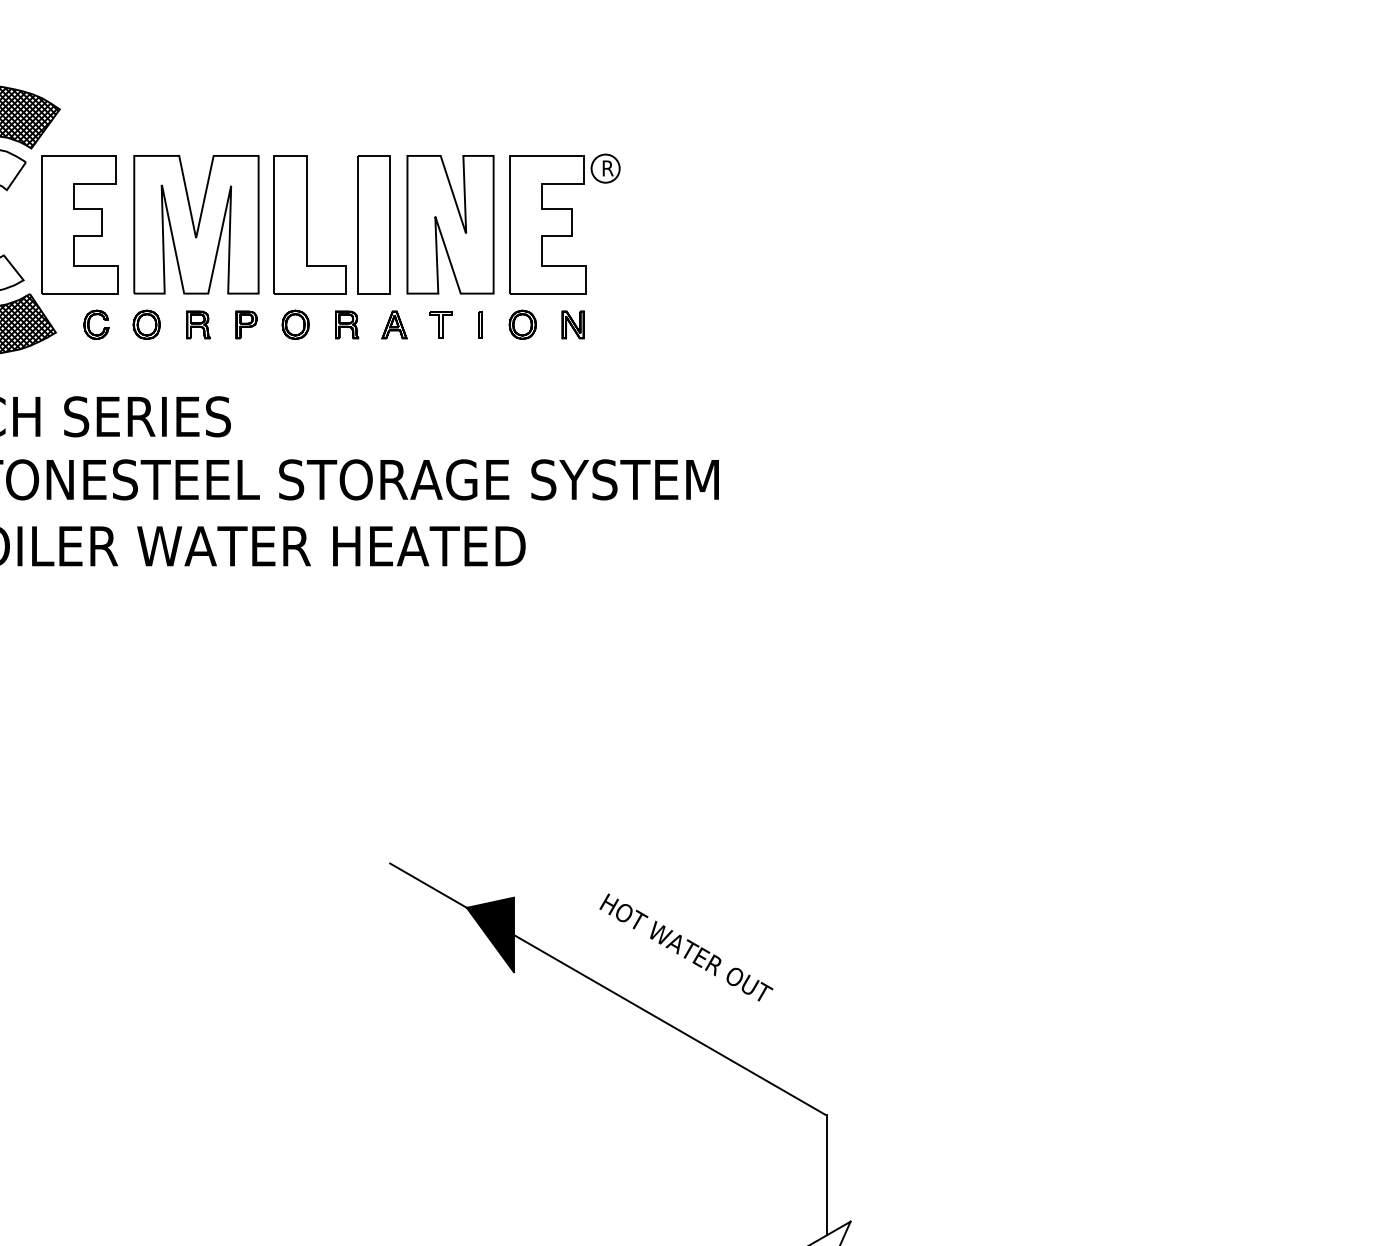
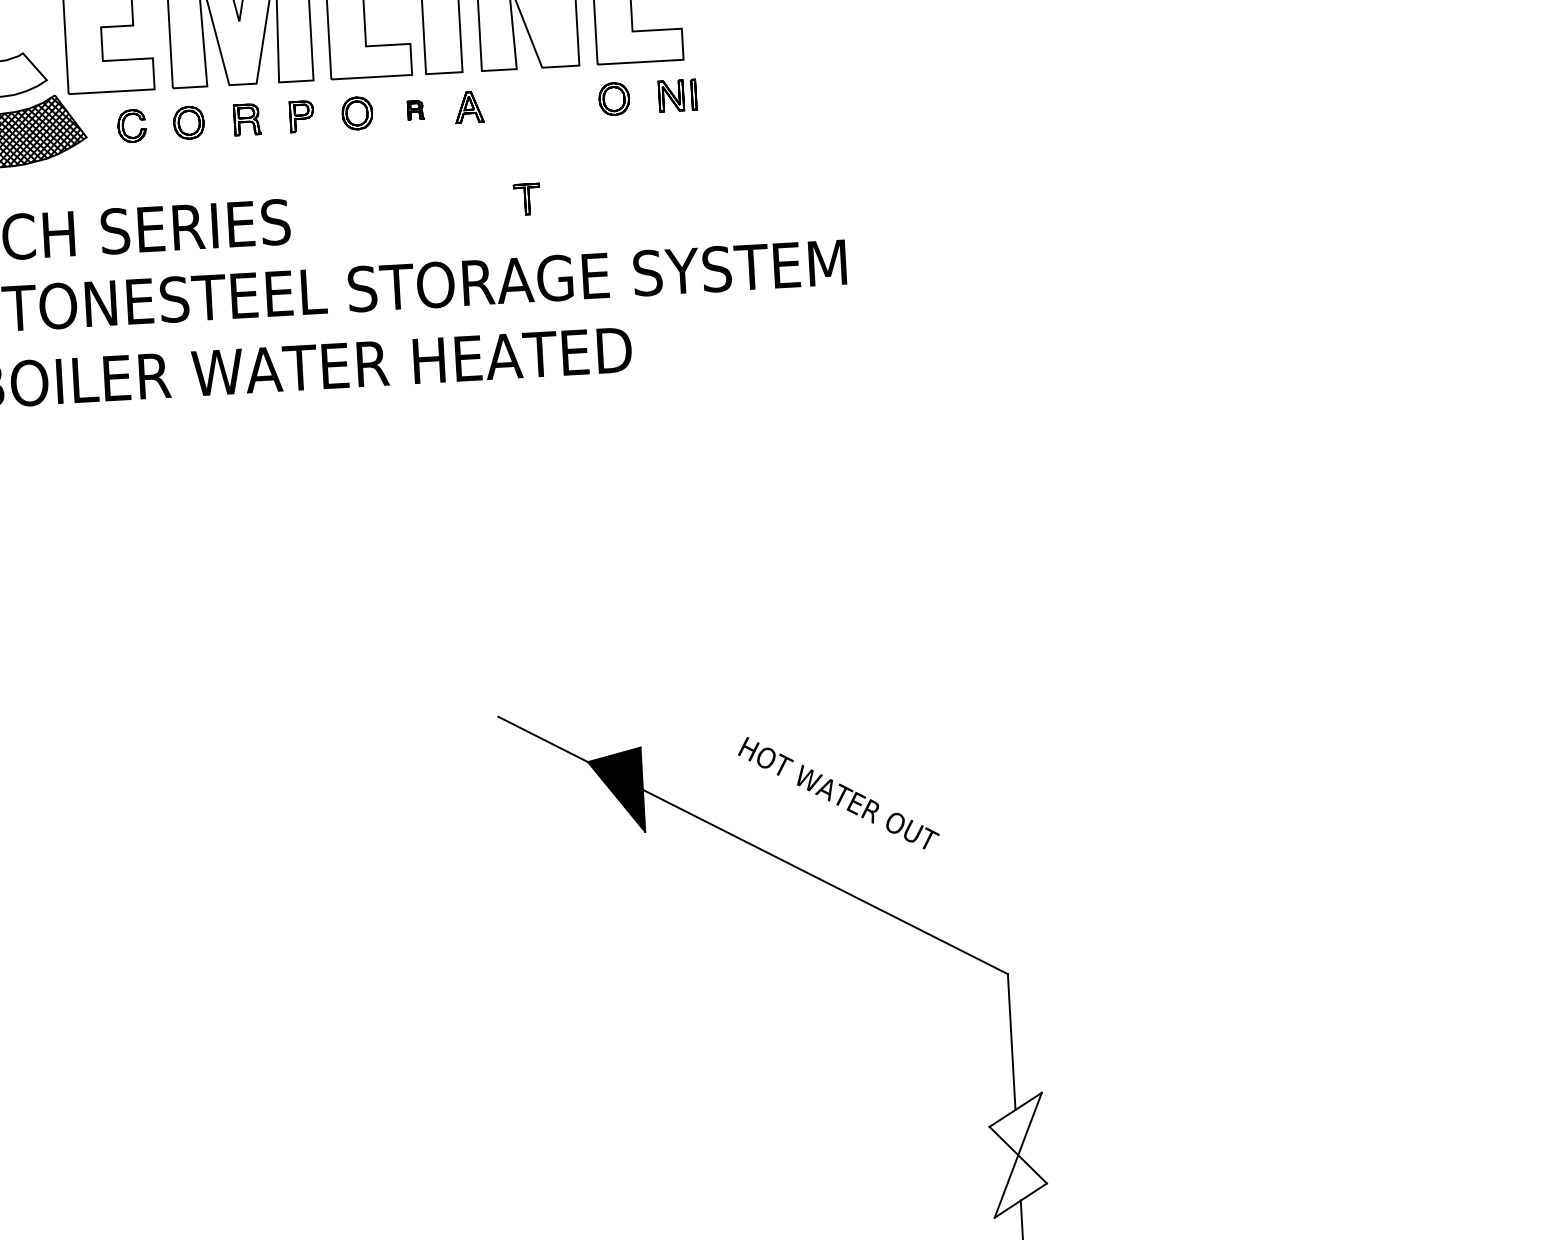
part: (347, 324) -> (416, 109), size x0.6
part: (440, 324) -> (526, 198), moved
line: (479, 324) -> (693, 94), moved

